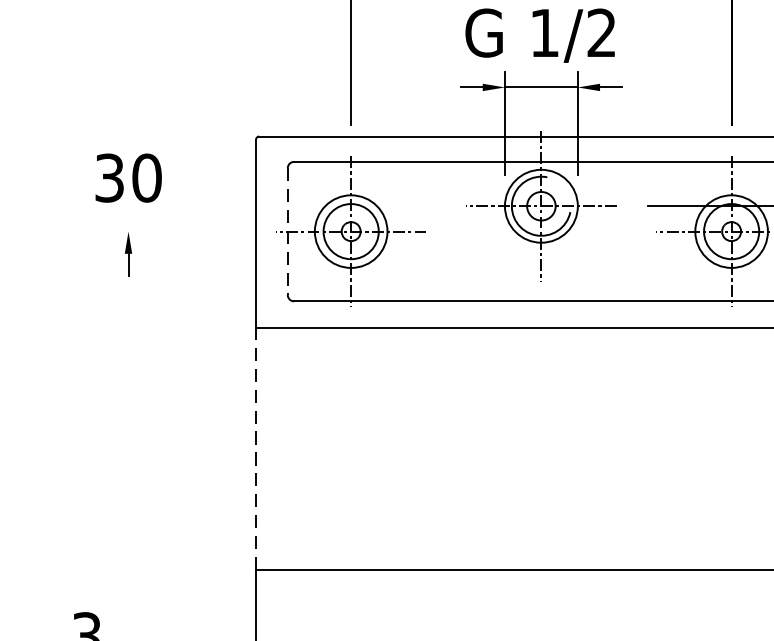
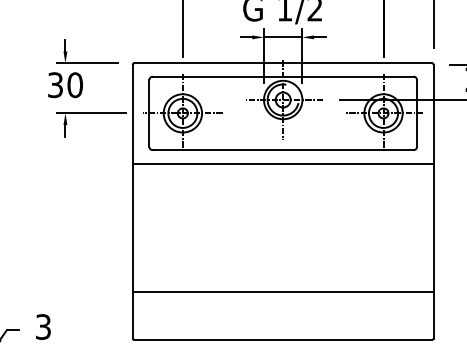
part: (170, 135) -> (87, 62), added
line: (177, 231) -> (91, 113), added
line: (287, 231) -> (149, 113), dashed -> solid
line: (255, 449) -> (132, 228), dashed -> solid

